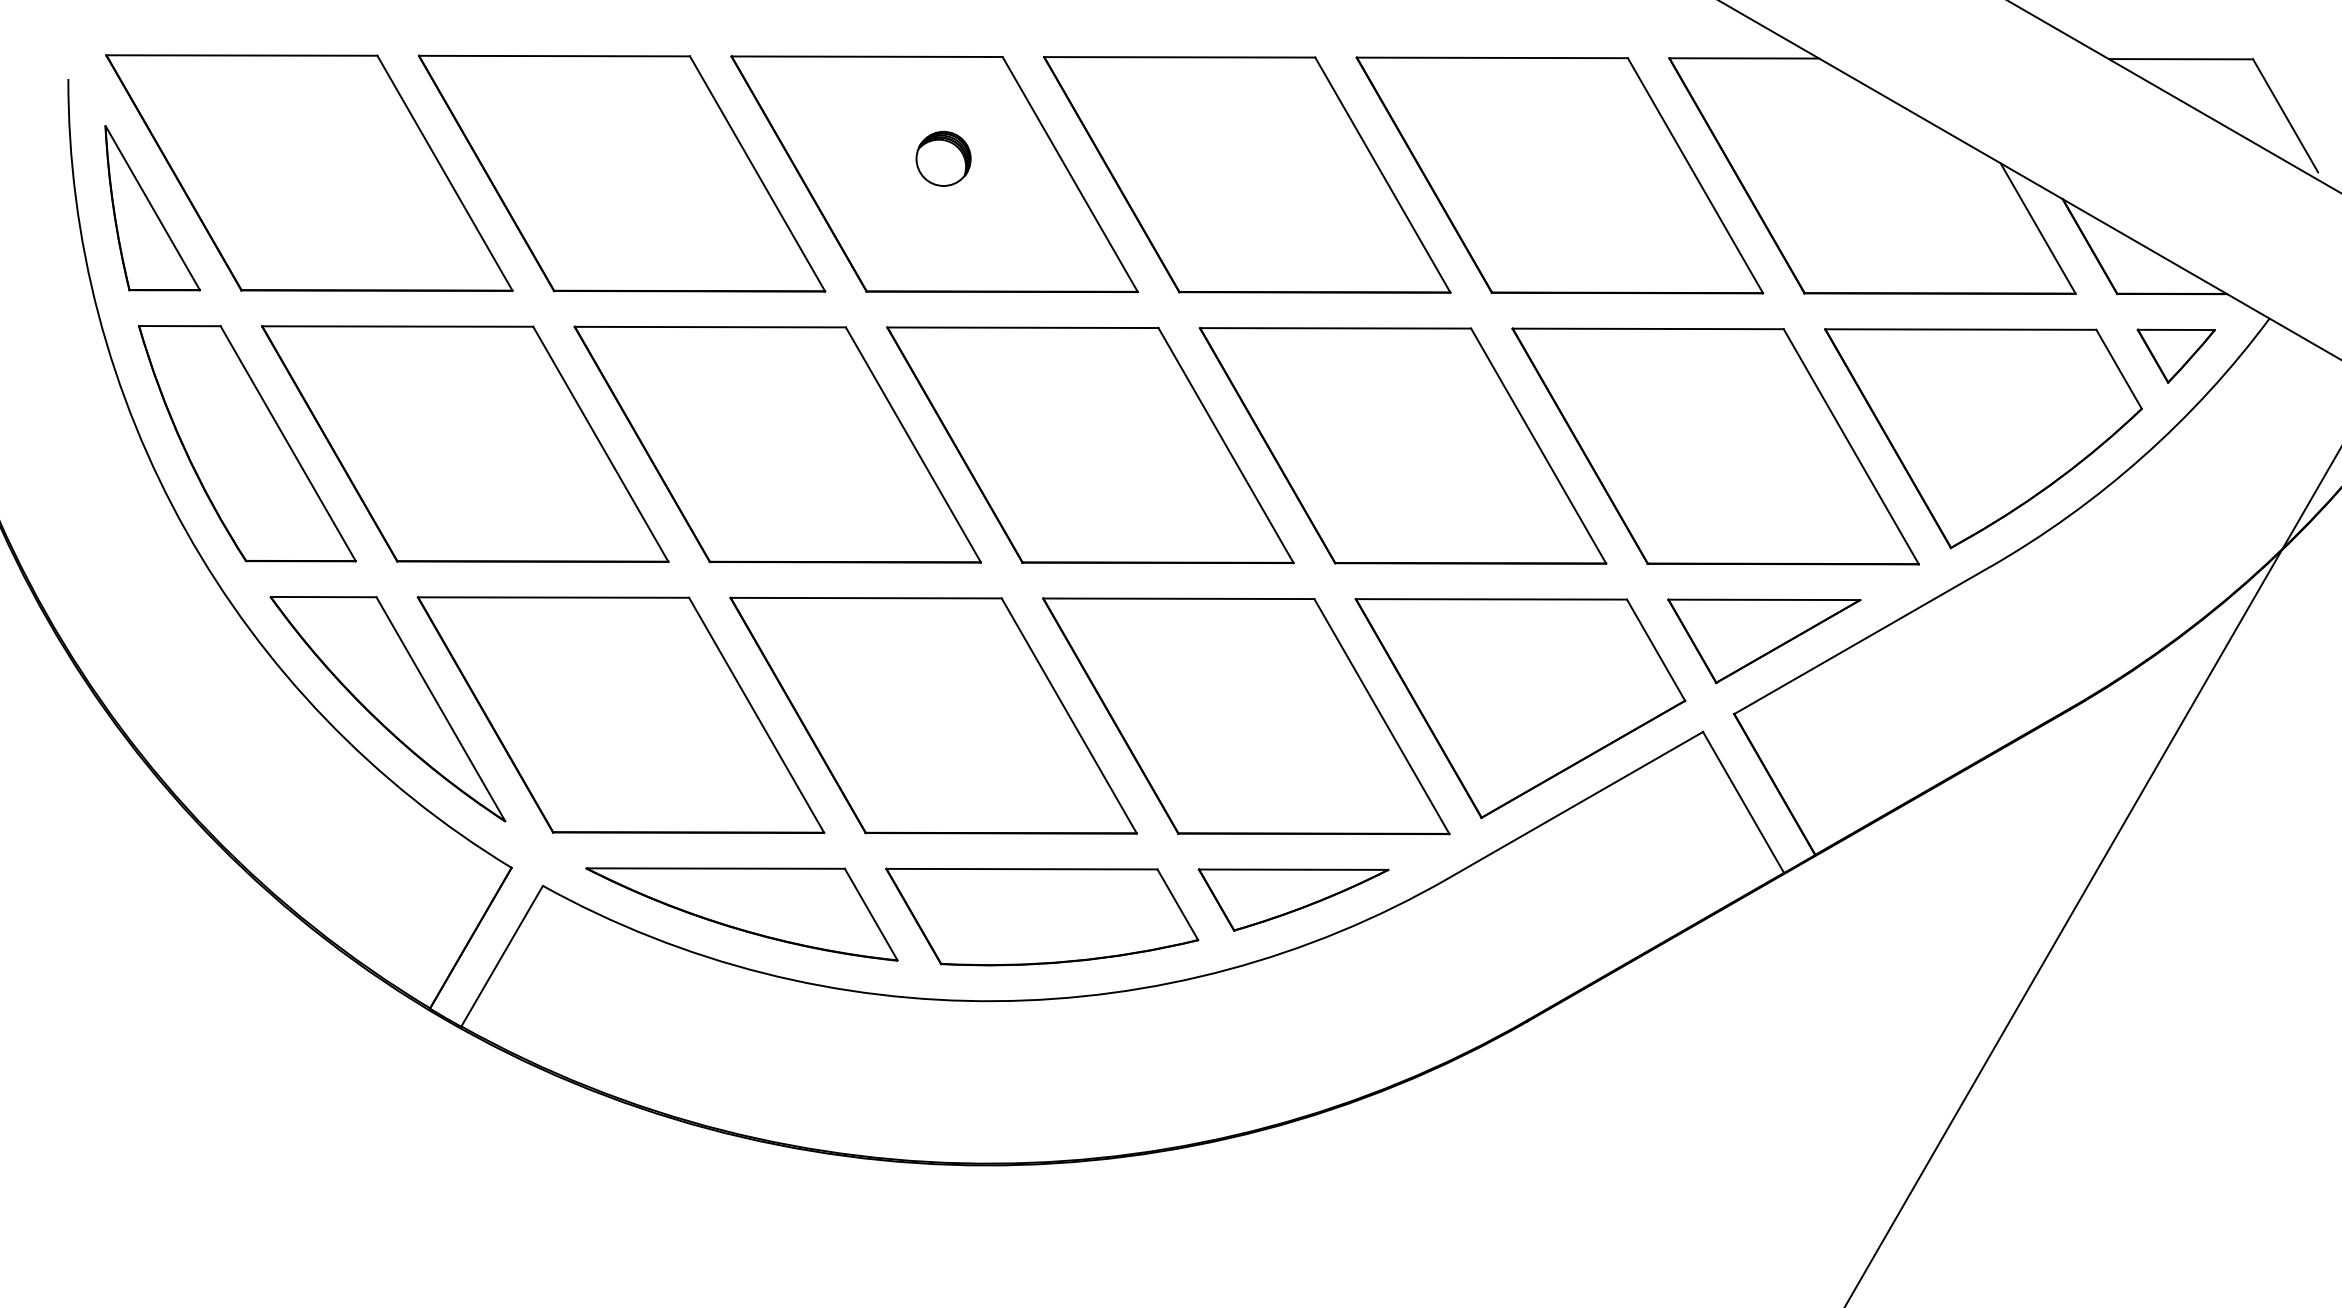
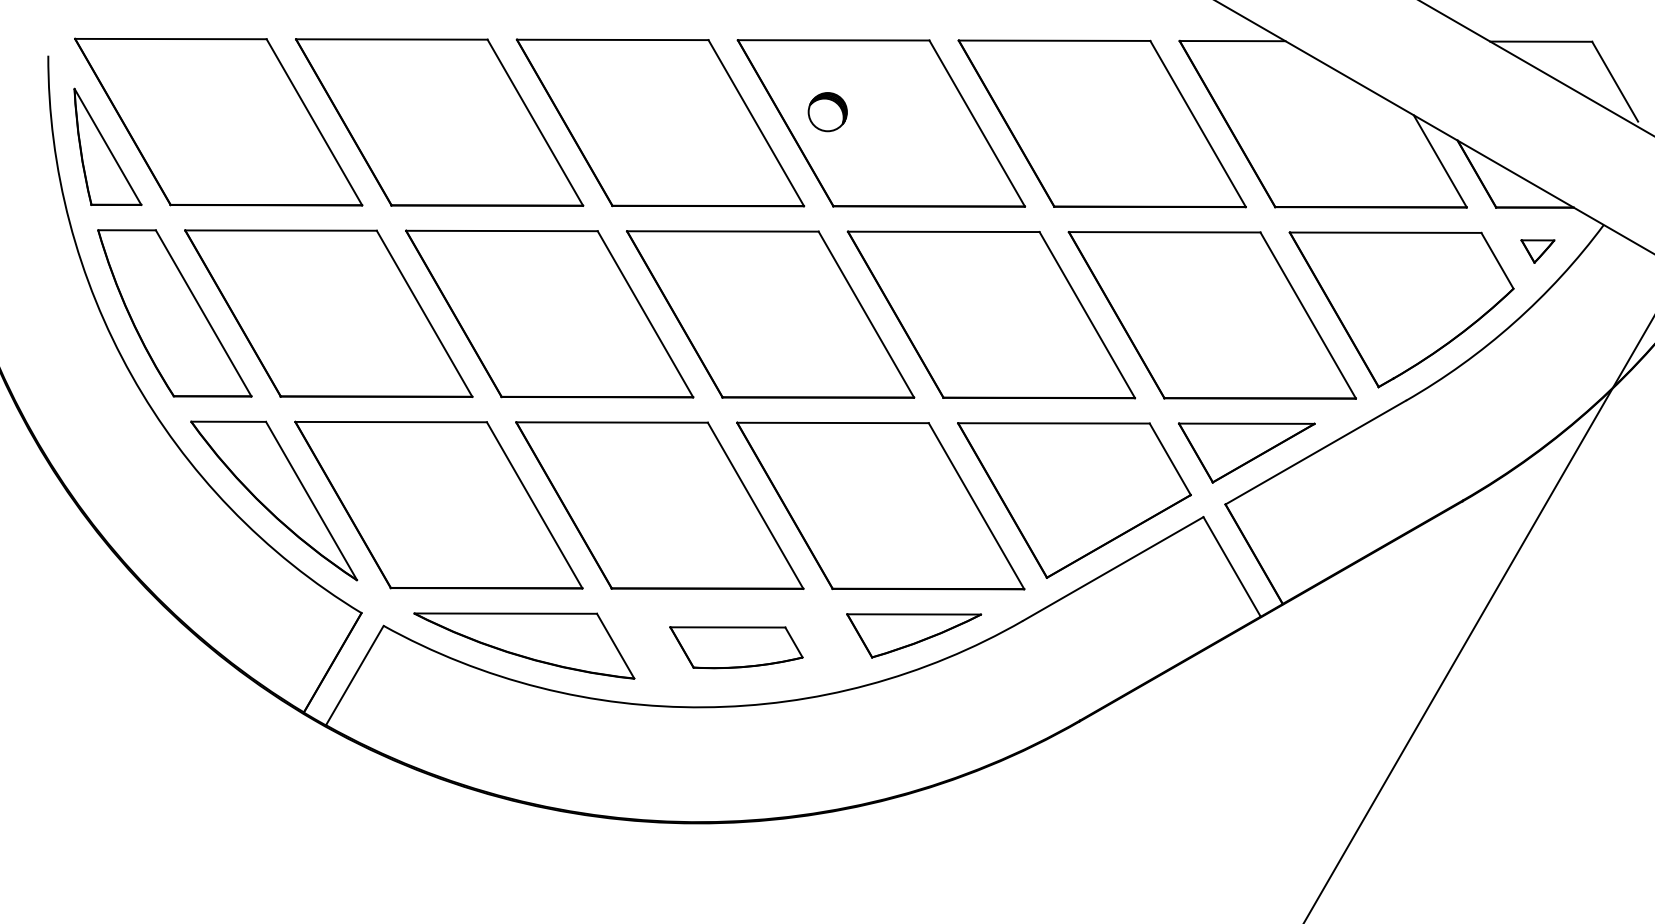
part: (943, 159) -> (827, 112), moved
part: (2175, 356) -> (1537, 251), size x0.6
part: (1042, 916) -> (736, 647), size x0.6

